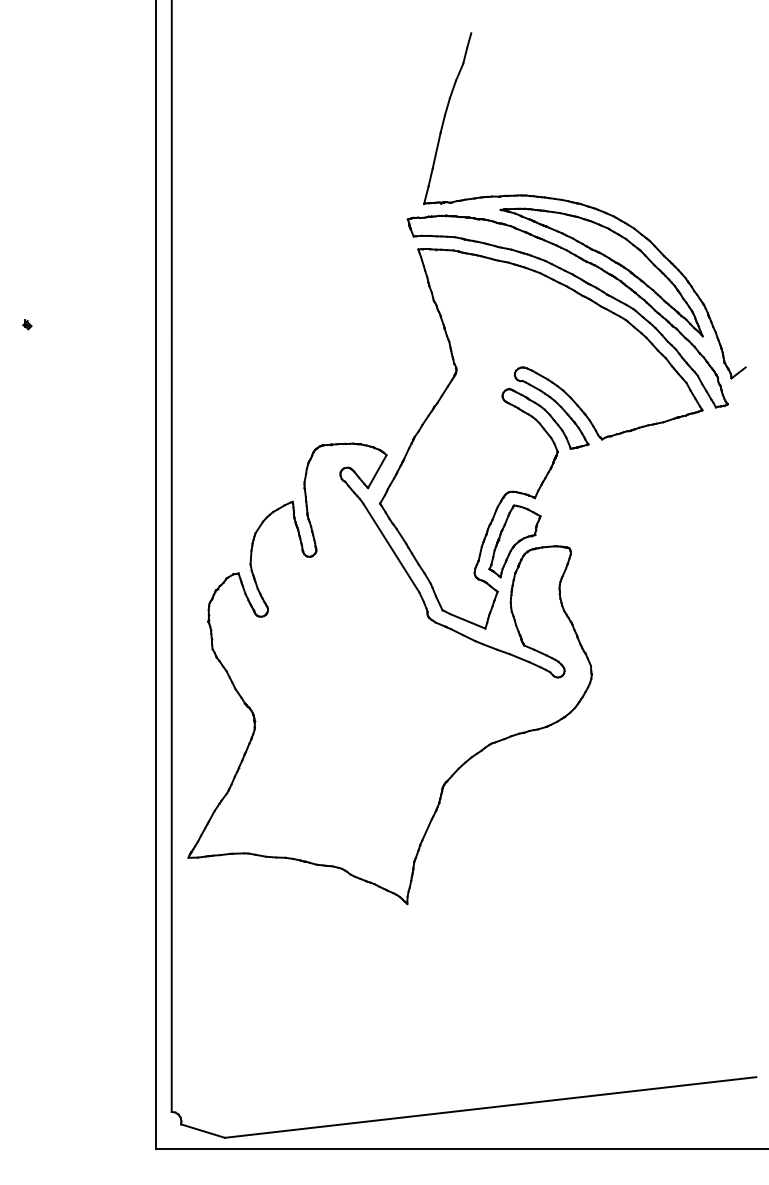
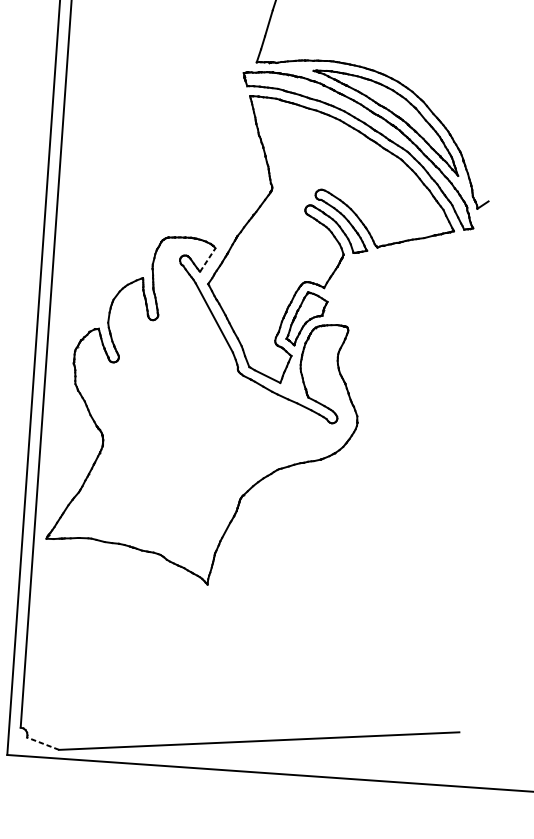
line: (377, 471) -> (207, 259), solid -> dashed
line: (203, 1131) -> (43, 744), solid -> dashed

